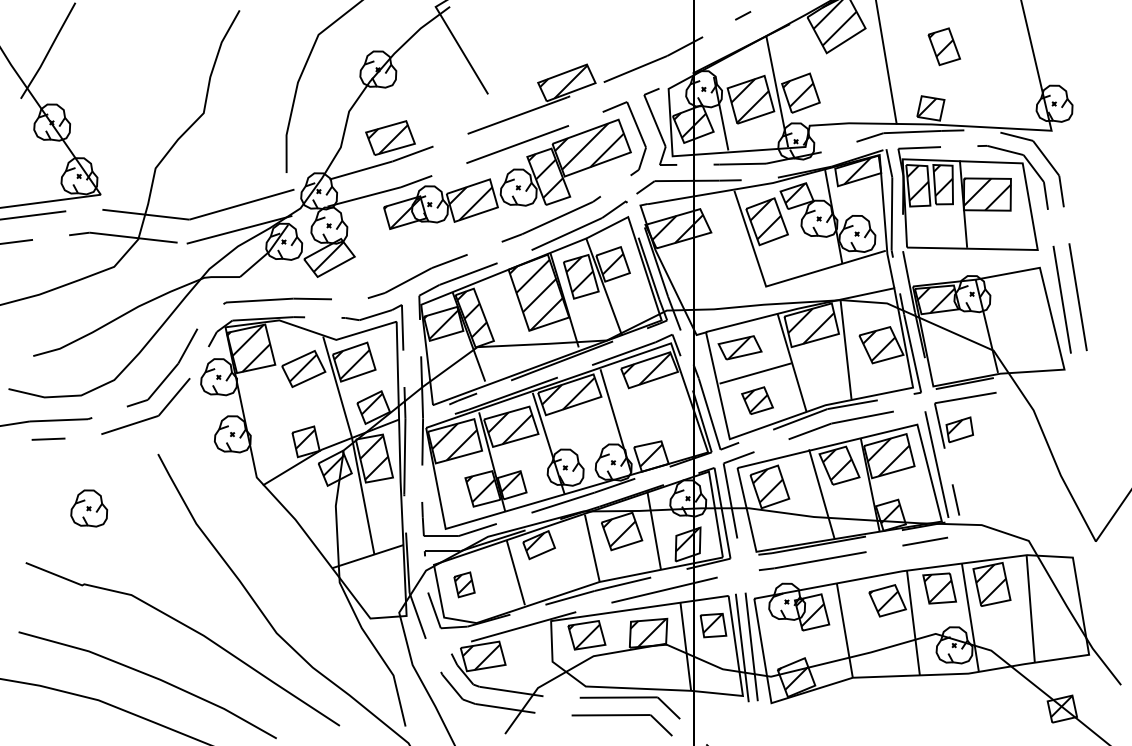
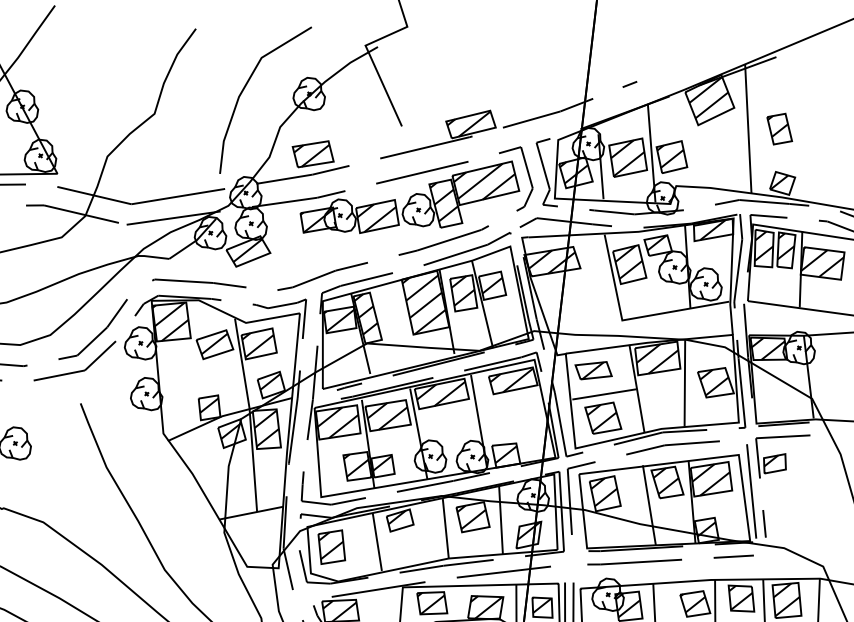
part: (944, 46) -> (779, 128), moved
part: (757, 400) -> (603, 417), size x1.43
part: (464, 584) -> (331, 546), size x1.67

